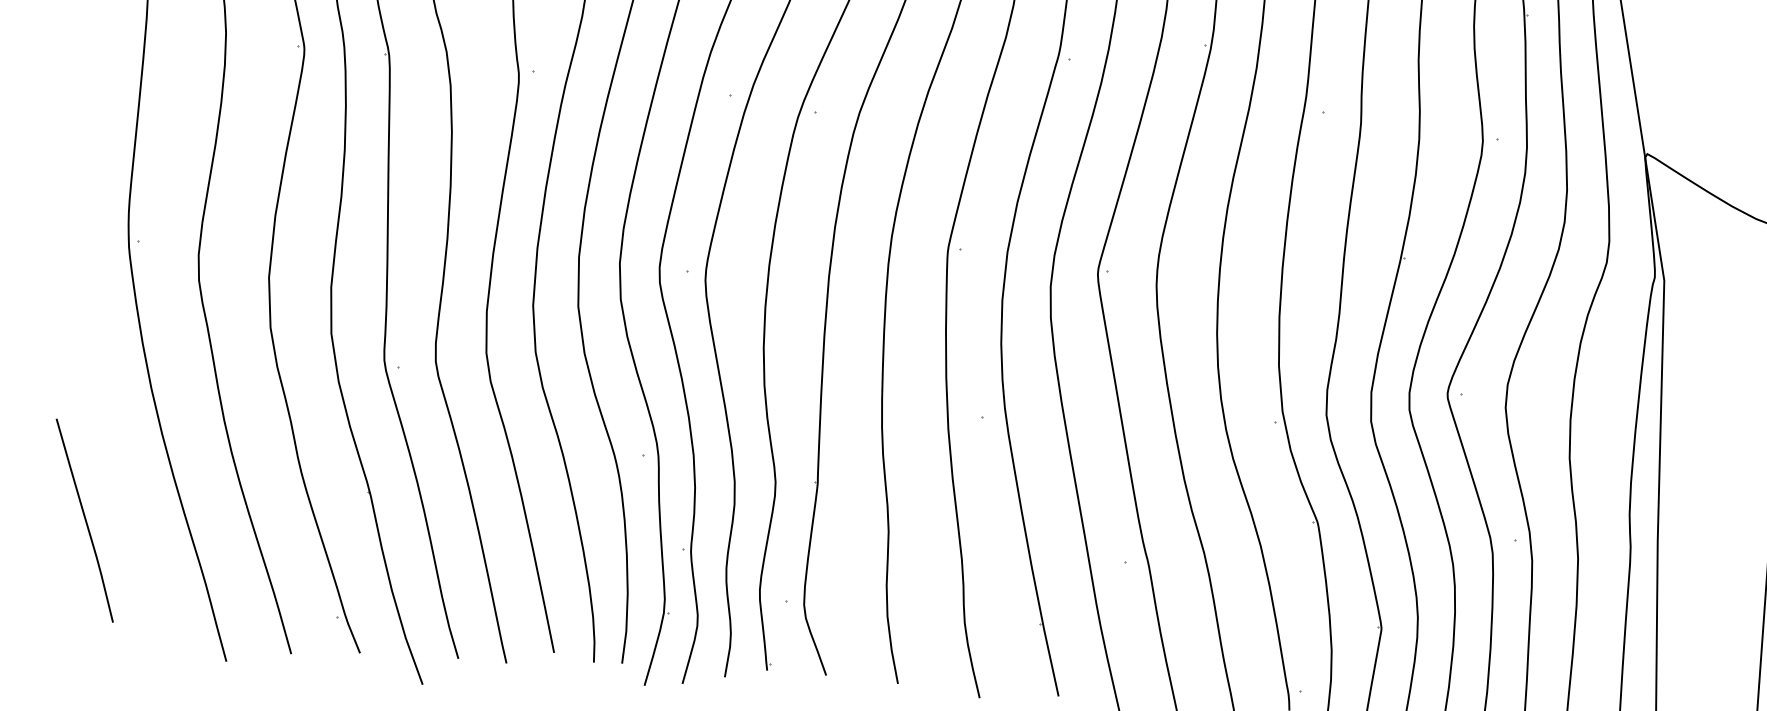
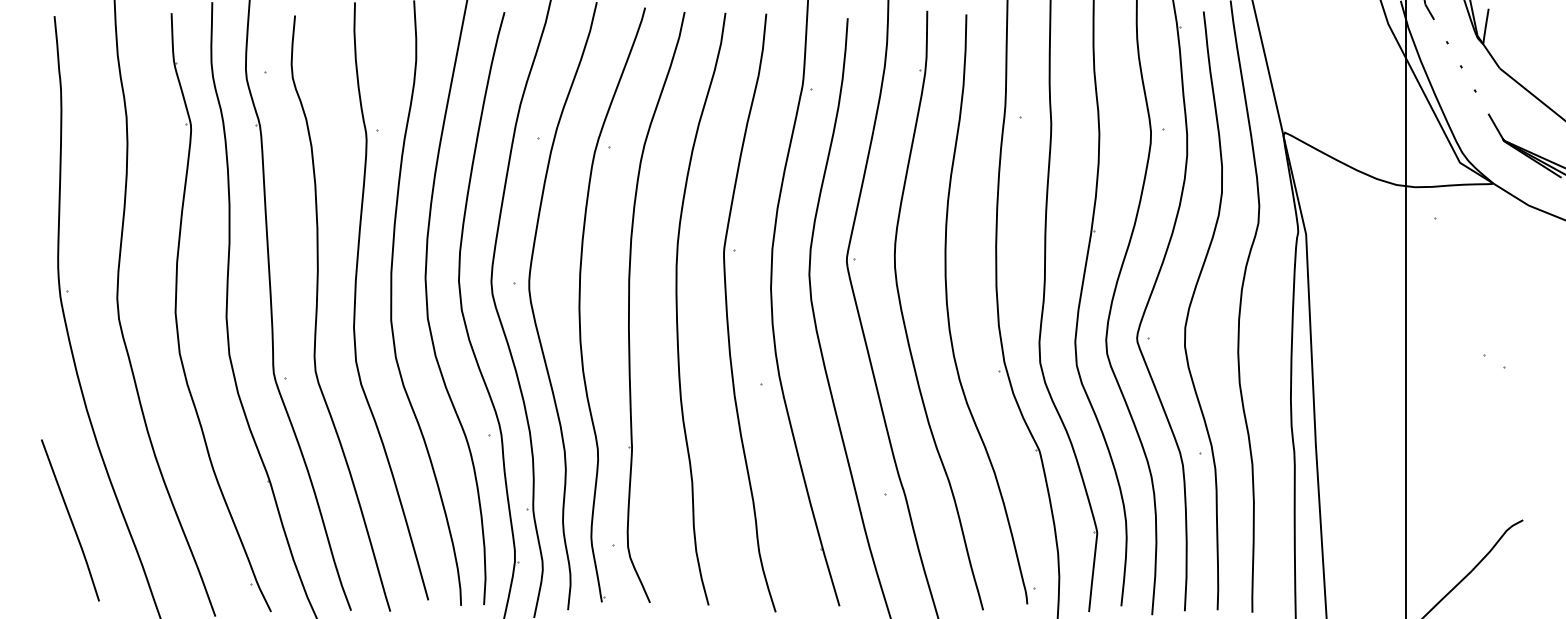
curve: (84, 520) -> (70, 520), moved

